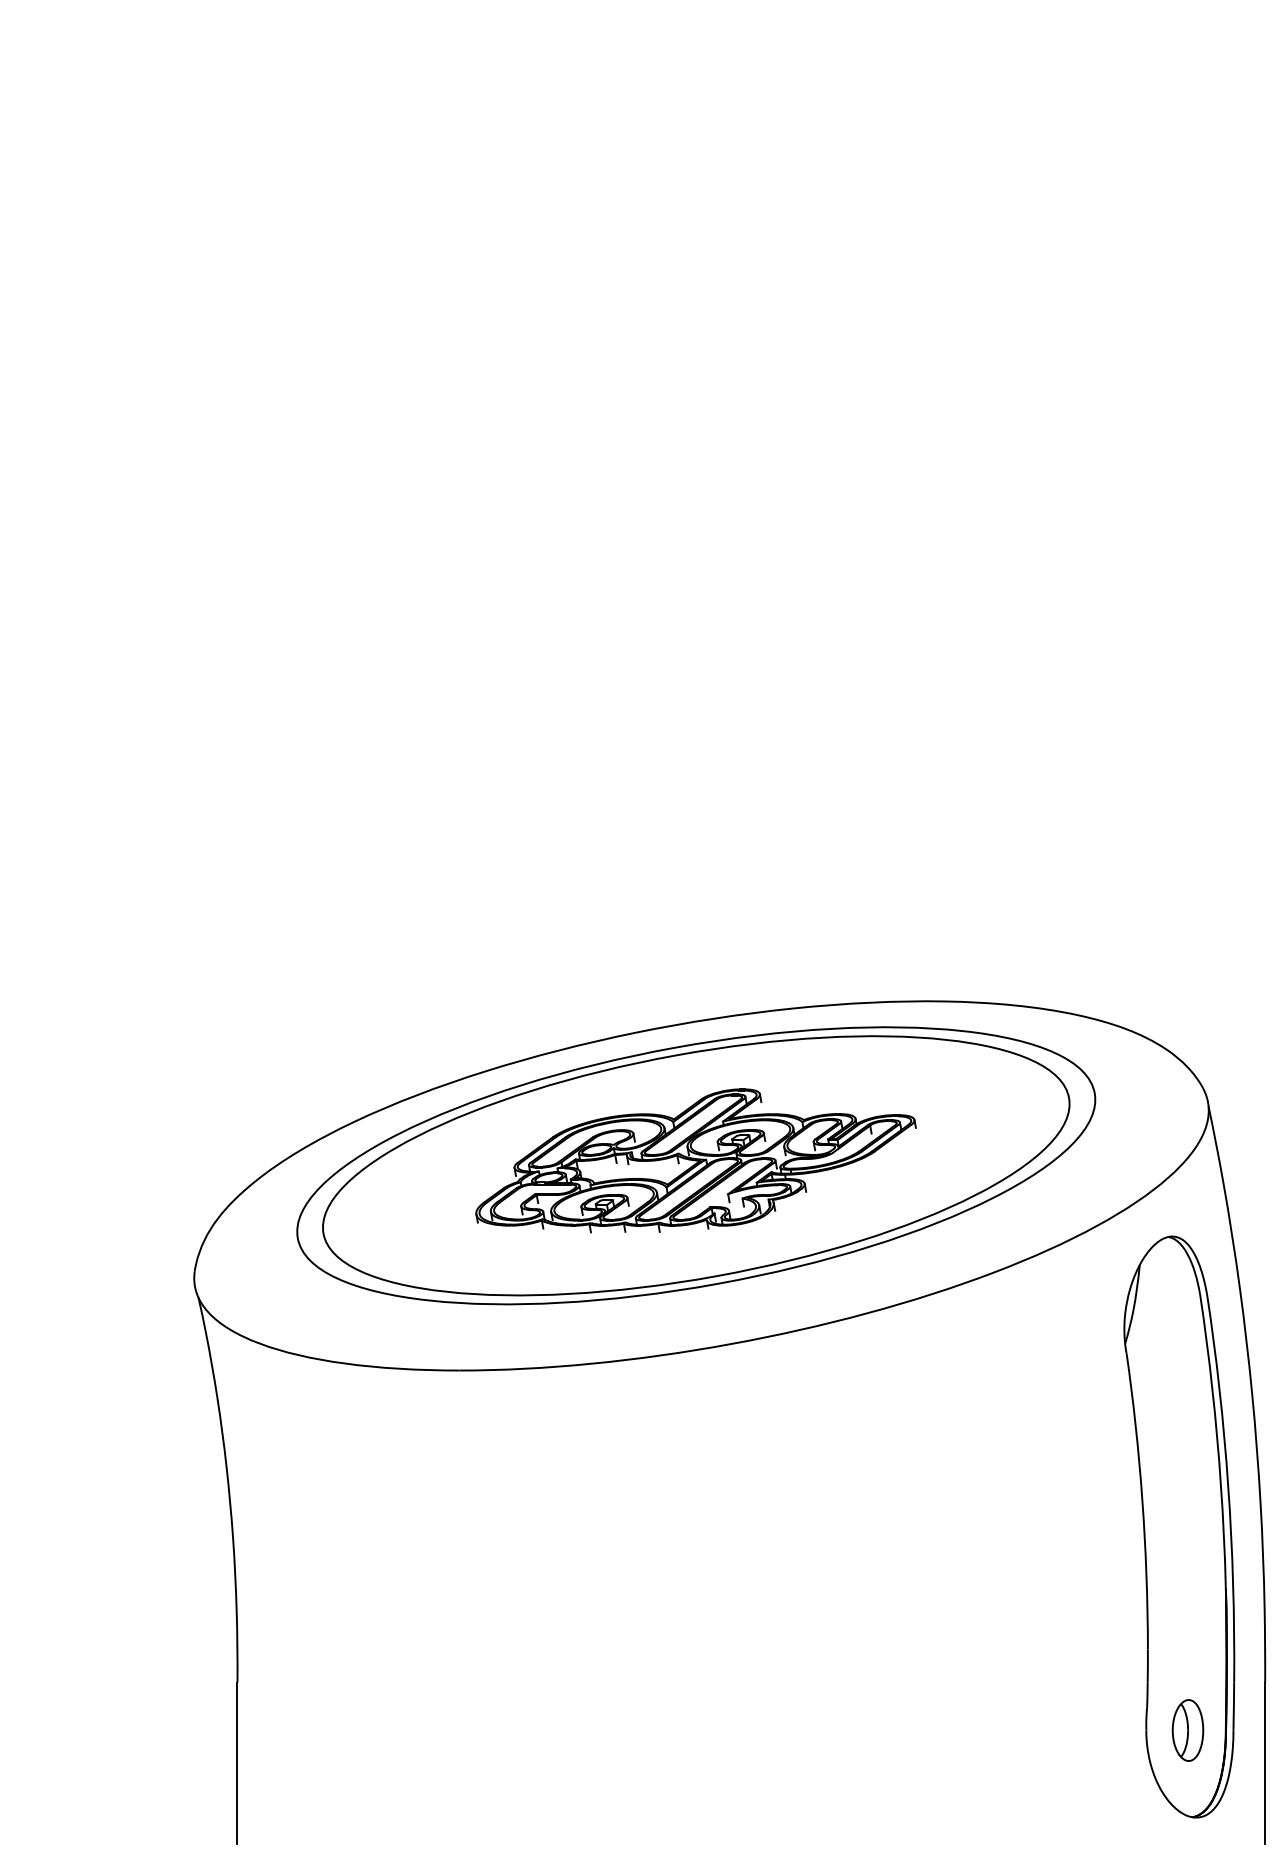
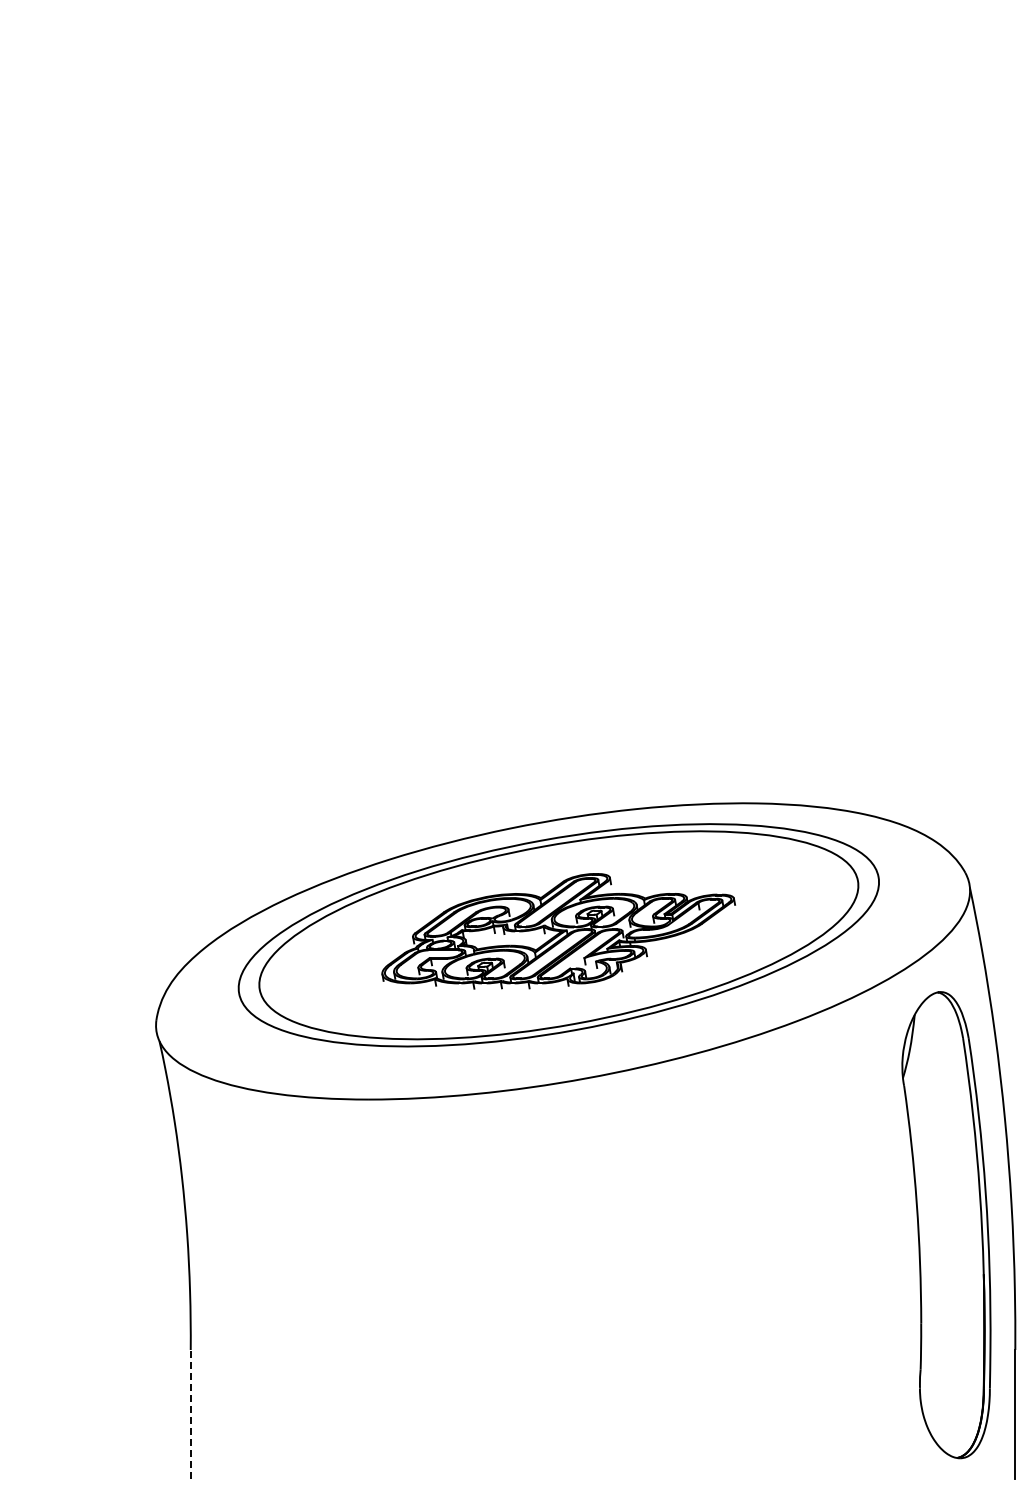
part: (1188, 1730) -> (953, 1388), removed
line: (237, 1763) -> (190, 1414), solid -> dashed

